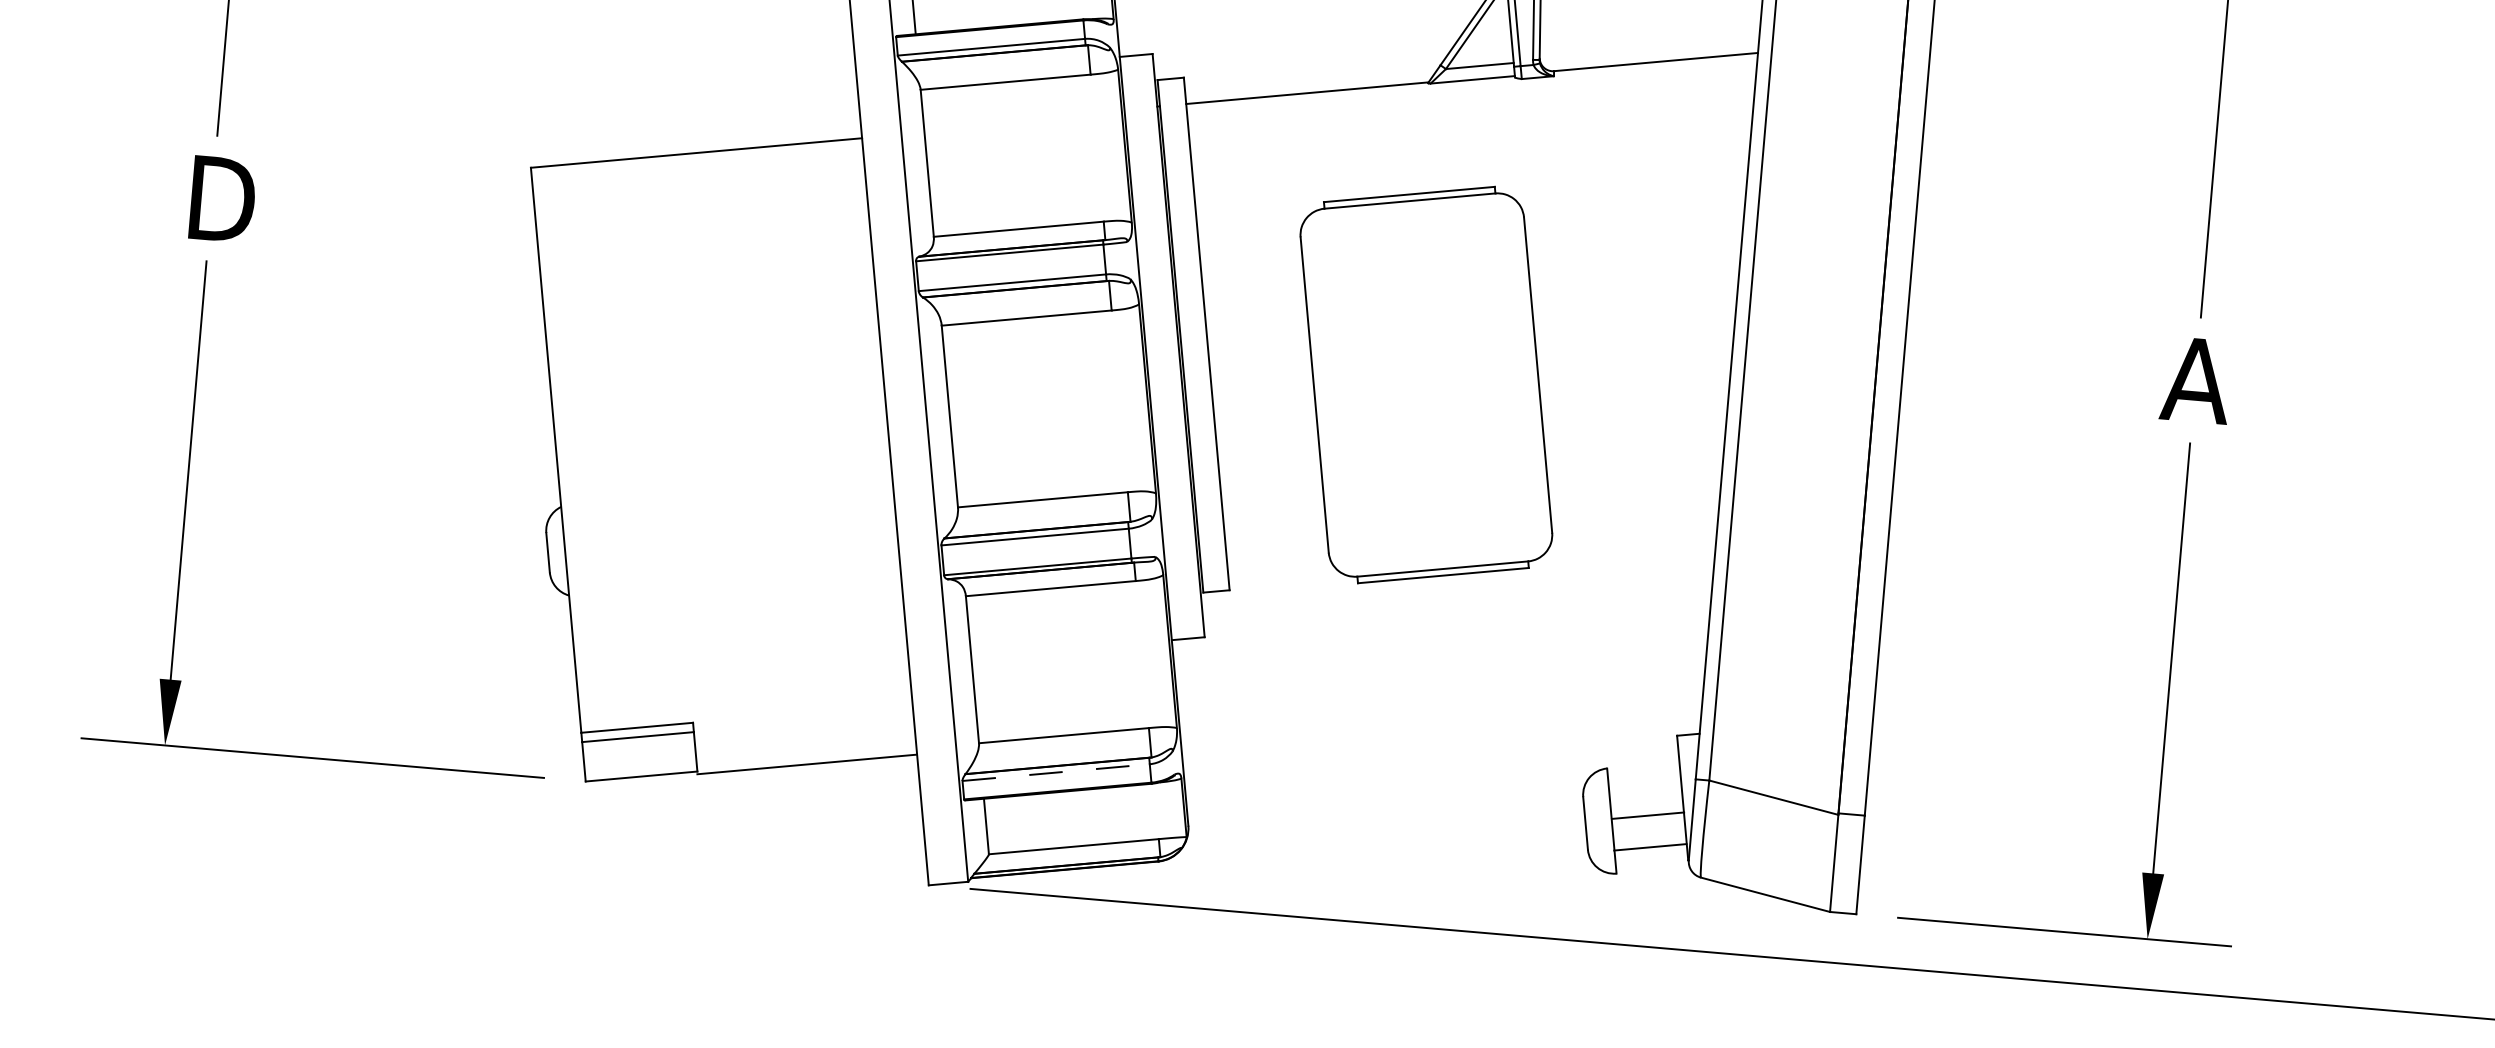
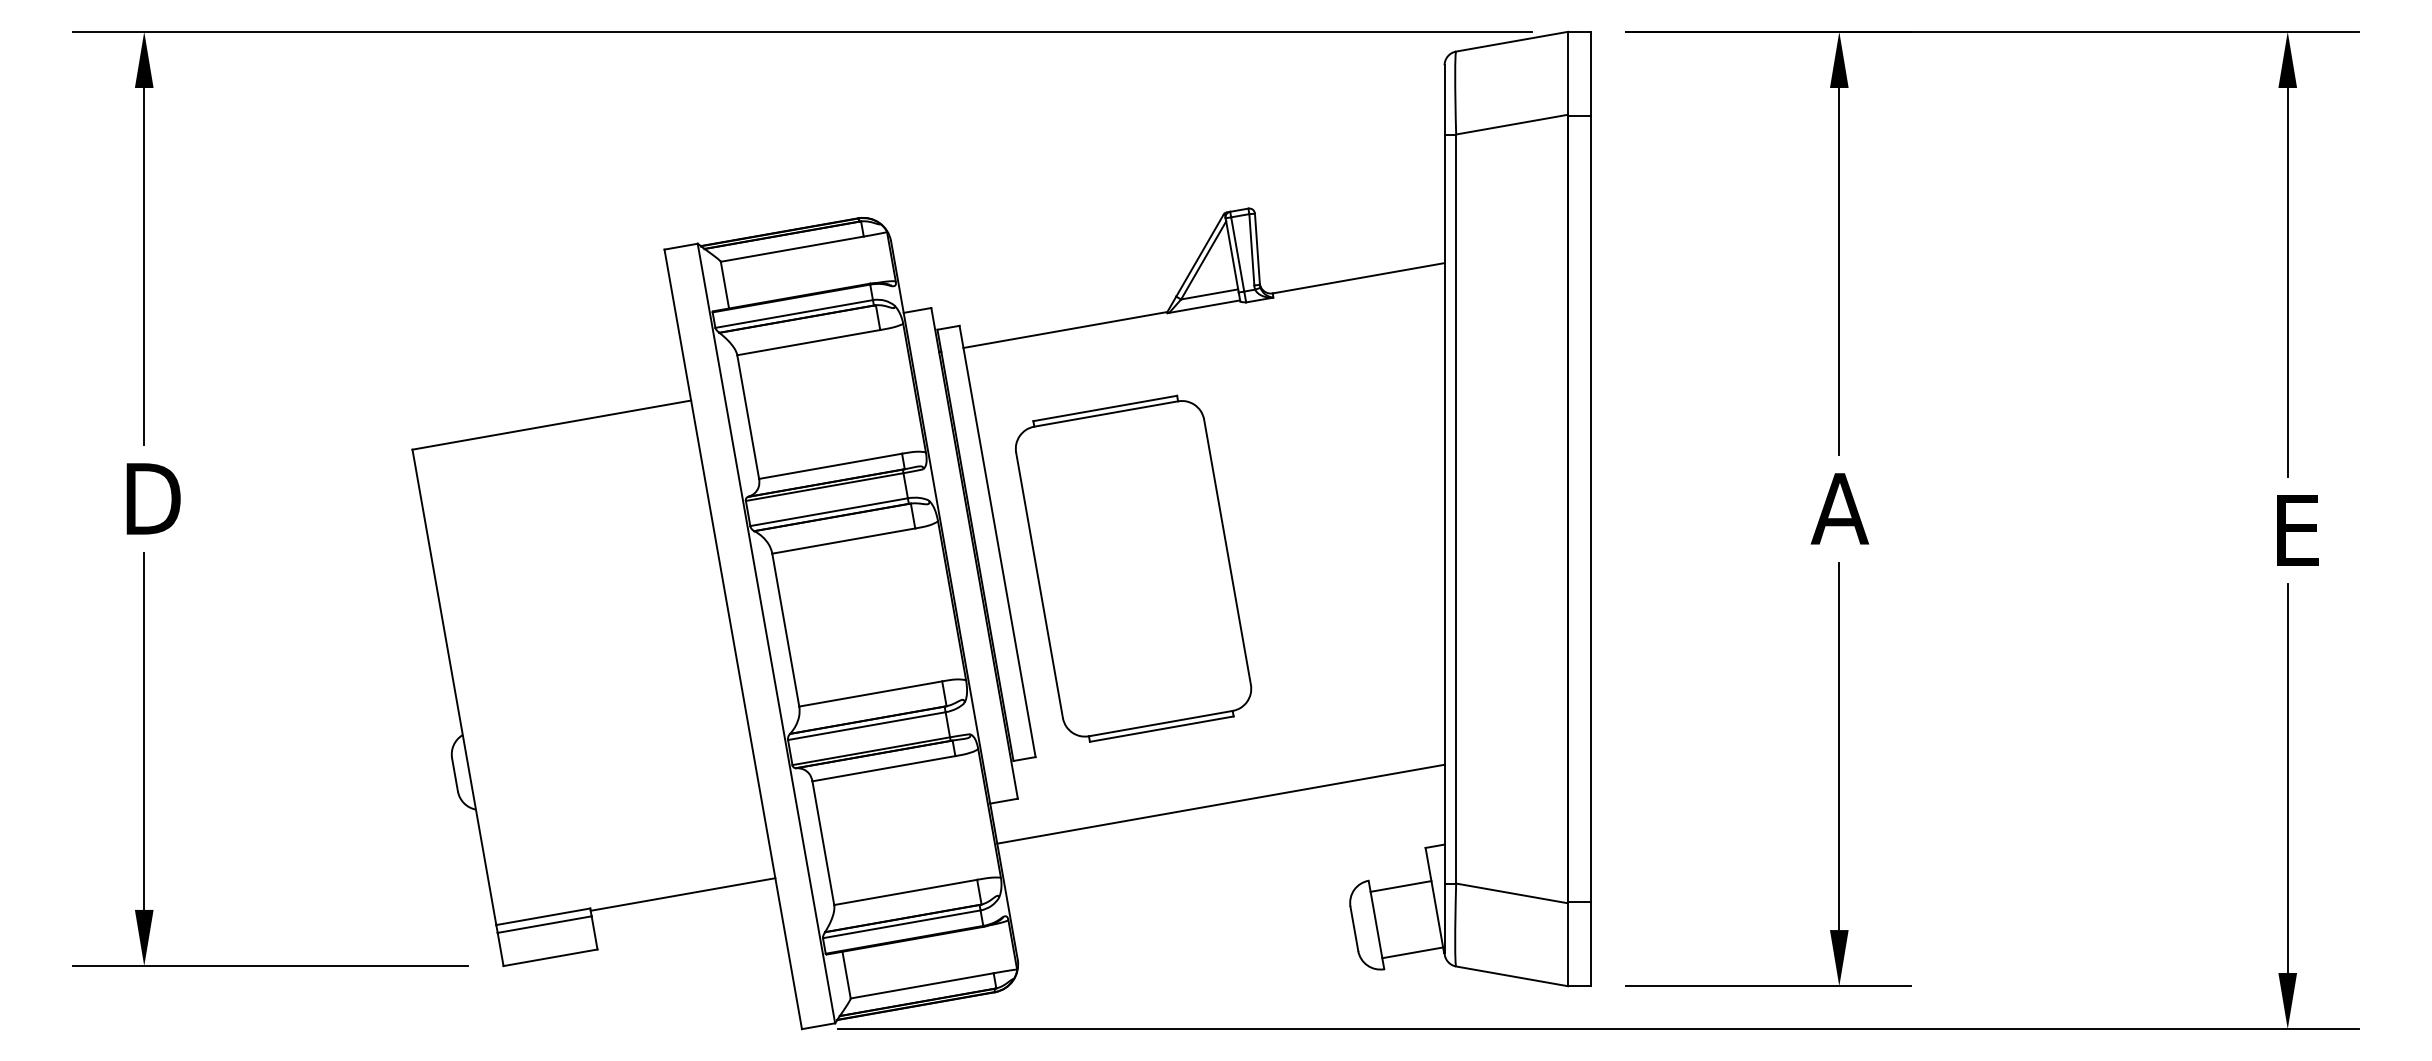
part: (1426, 384) -> (1133, 568), moved
line: (1441, 663) -> (1220, 803), added
line: (806, 764) -> (682, 894), moved
line: (1055, 772) -> (901, 924), dashed -> solid
line: (1647, 815) -> (1412, 952), moved
line: (1649, 847) -> (1400, 886), moved

